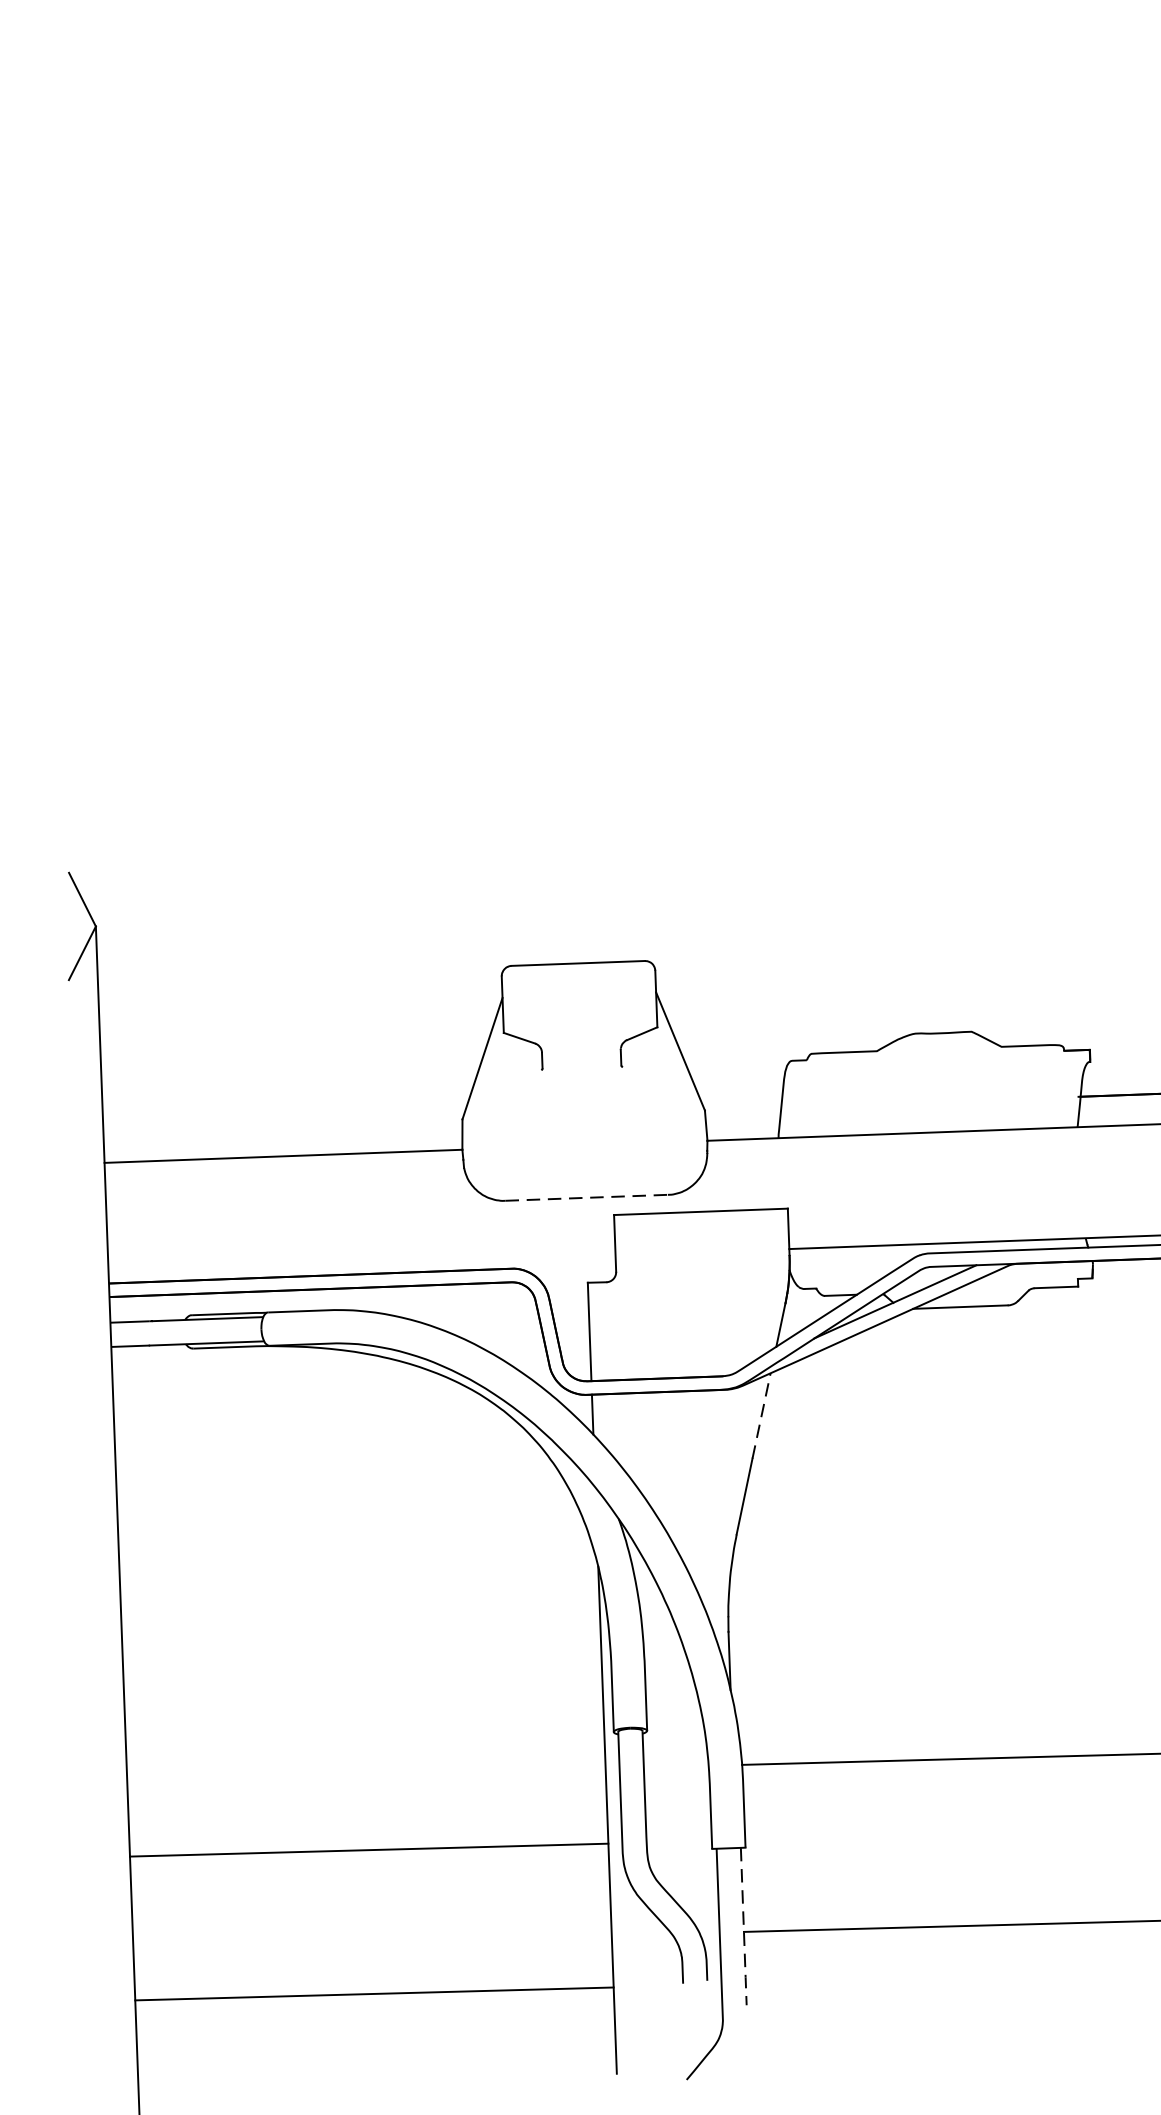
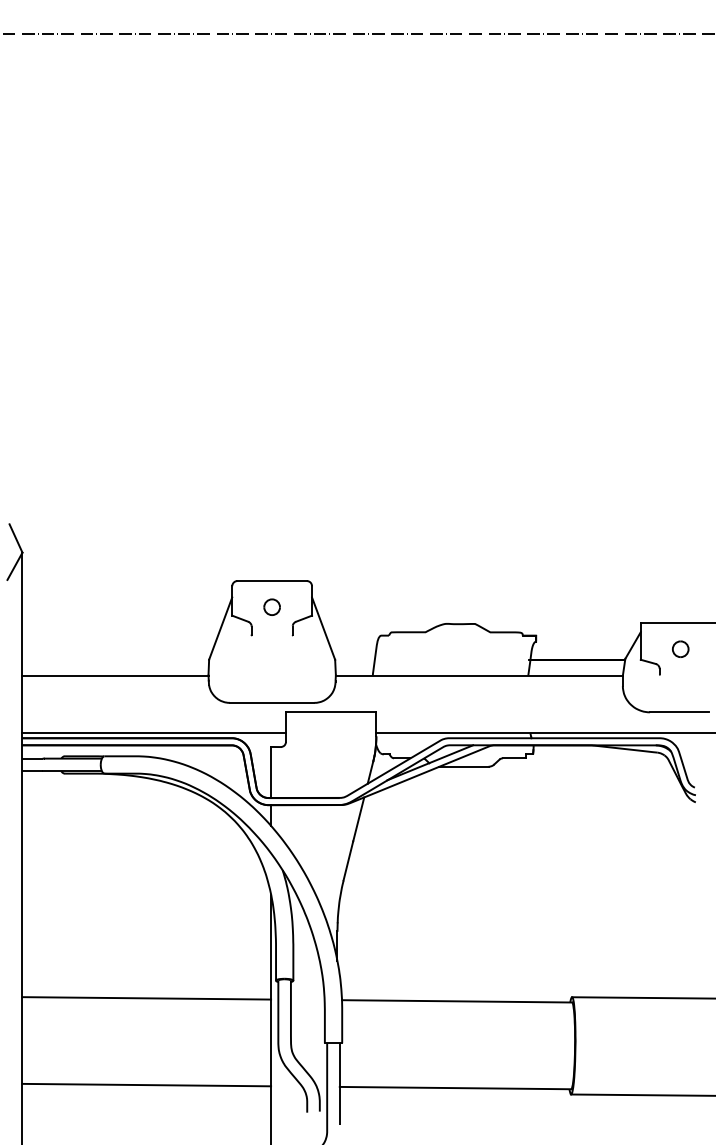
part: (578, 1012) -> (271, 606), added
line: (587, 1197) -> (272, 702), dashed -> solid
line: (362, 1265) -> (154, 733), added
line: (761, 1416) -> (358, 819), dashed -> solid
line: (368, 1850) -> (146, 998), moved
line: (743, 1927) -> (339, 1084), dashed -> solid
line: (373, 1992) -> (146, 1084), moved

